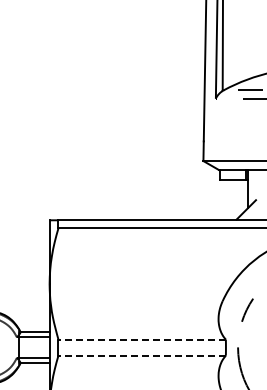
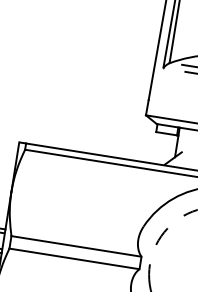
line: (142, 339) -> (76, 246), dashed -> solid
line: (142, 355) -> (74, 258), dashed -> solid

